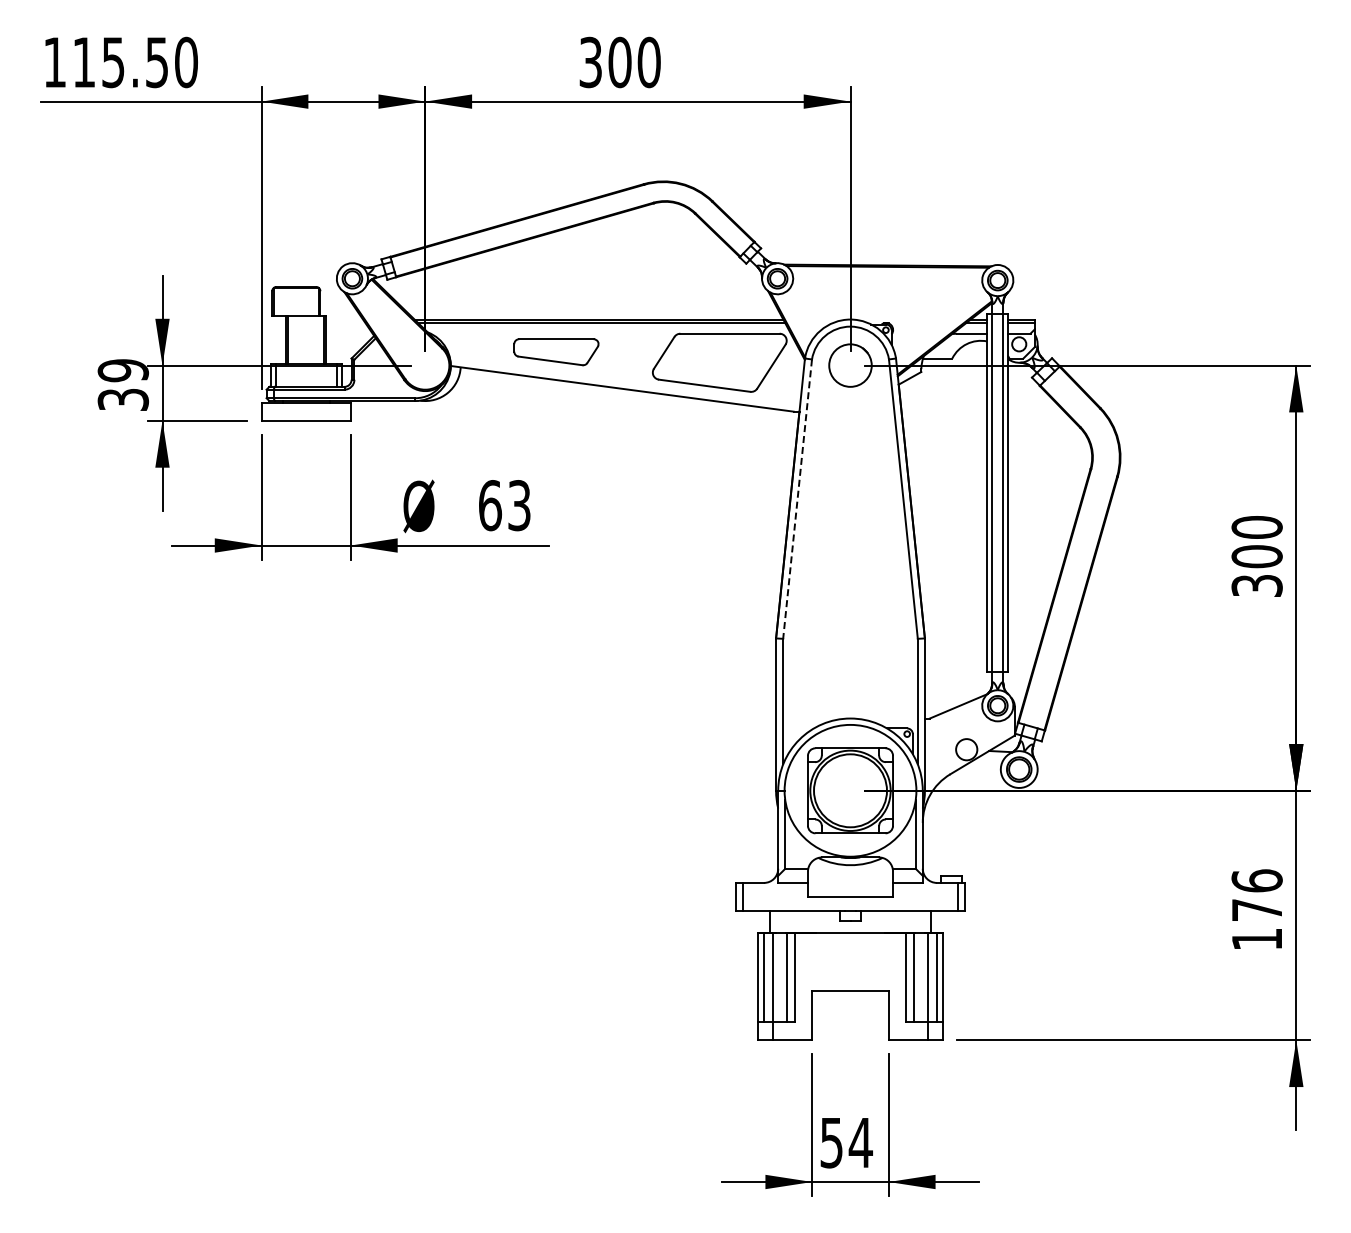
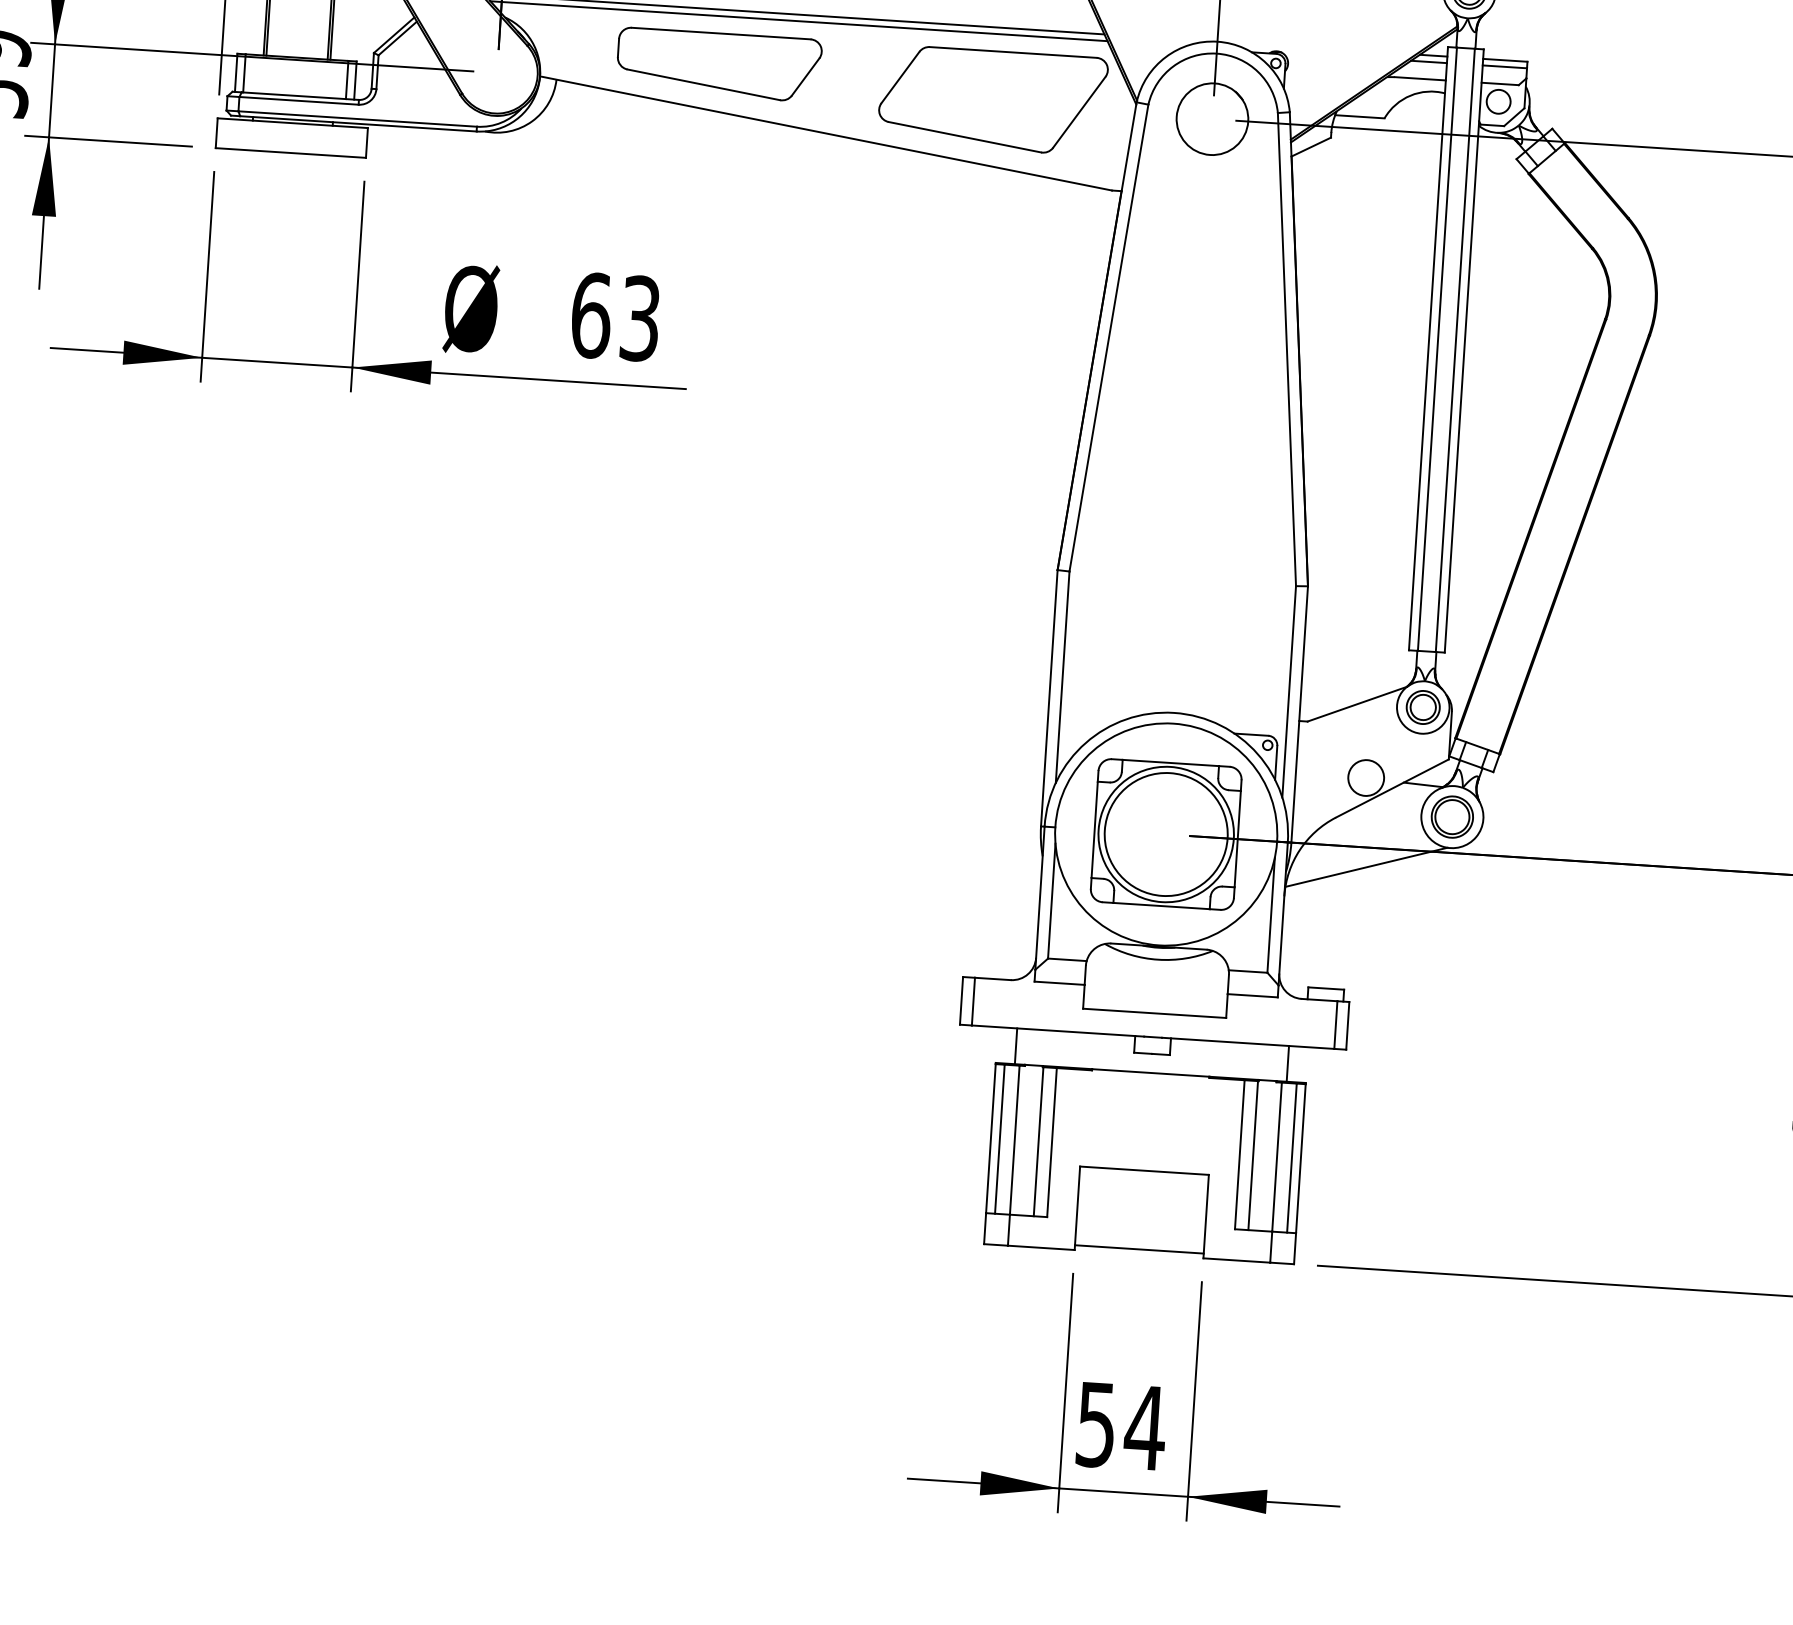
part: (556, 351) -> (719, 63), size x1.43
line: (797, 499) -> (1108, 338), dashed -> solid
line: (970, 802) -> (1366, 867), added
line: (850, 1037) -> (1139, 1249), added

